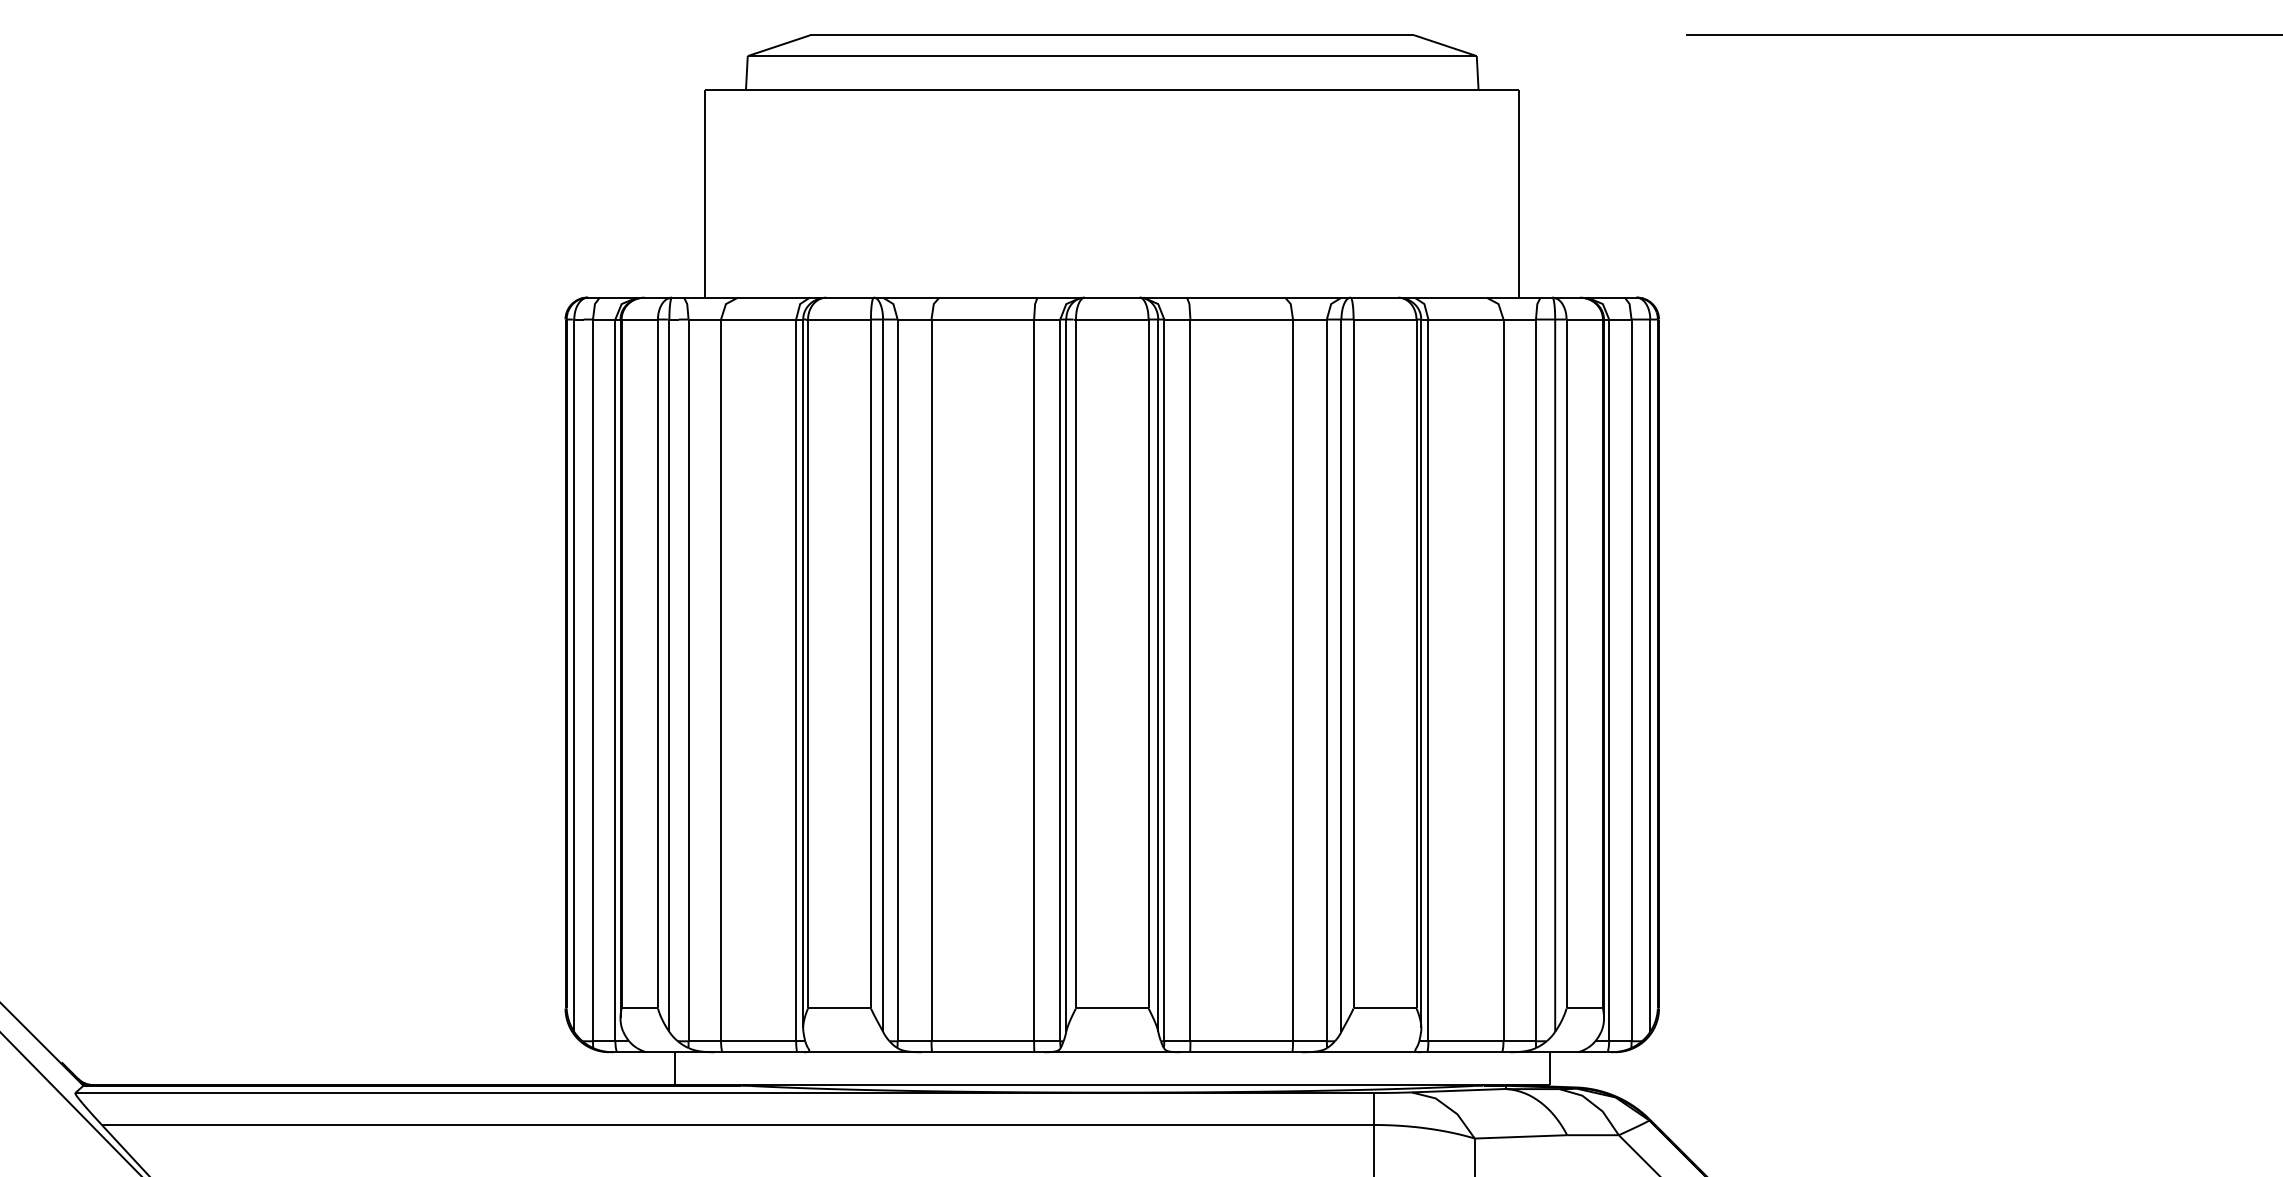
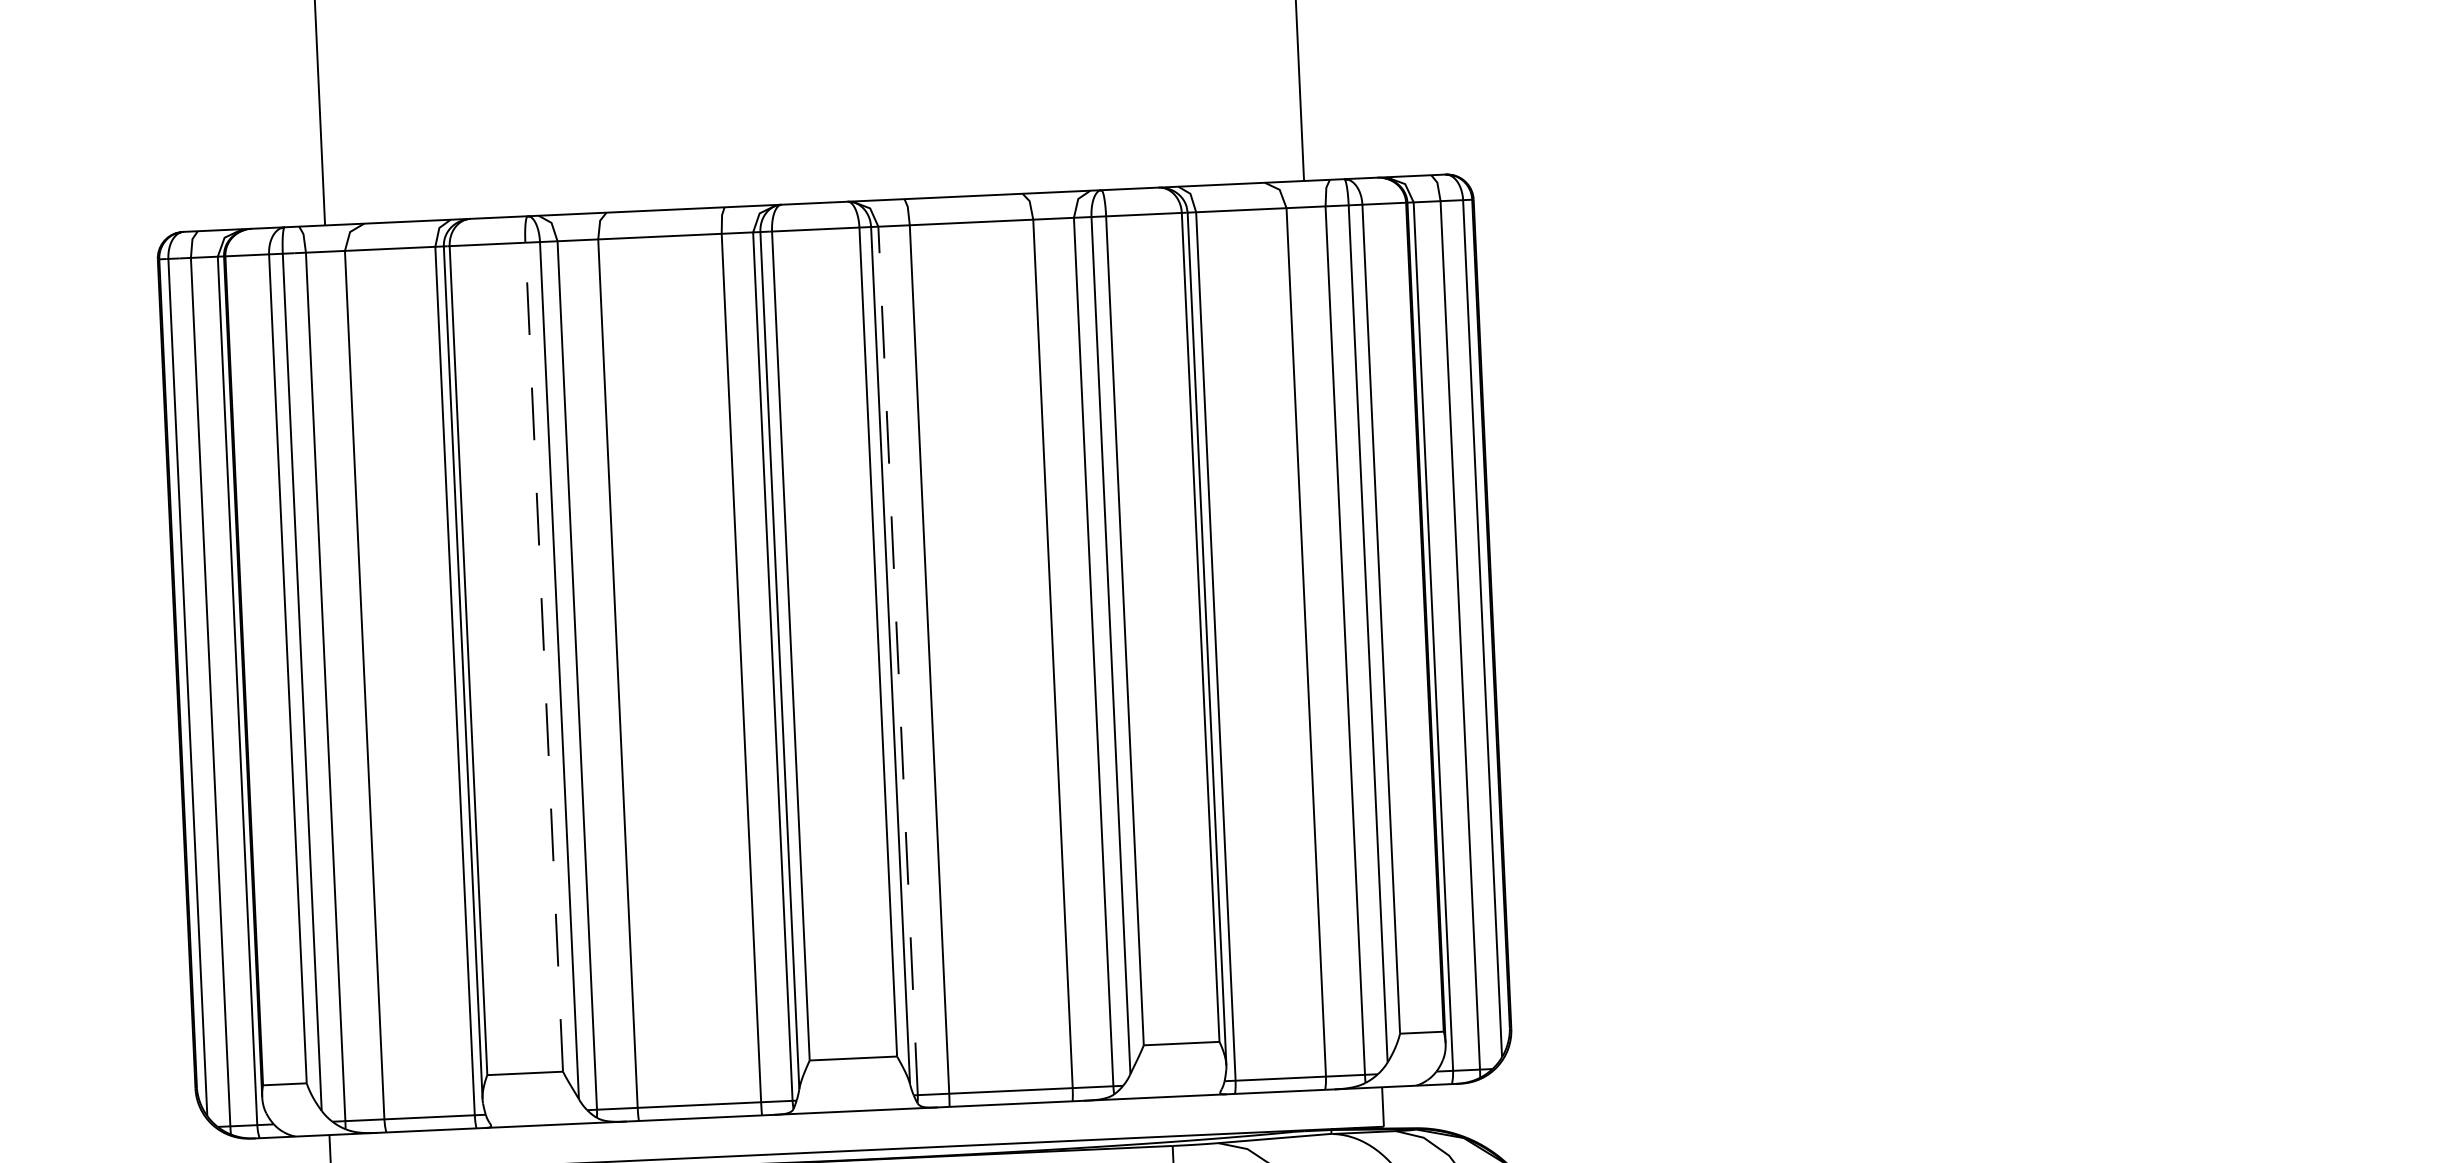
line: (870, 663) -> (543, 656), solid -> dashed
line: (1164, 680) -> (898, 661), solid -> dashed

